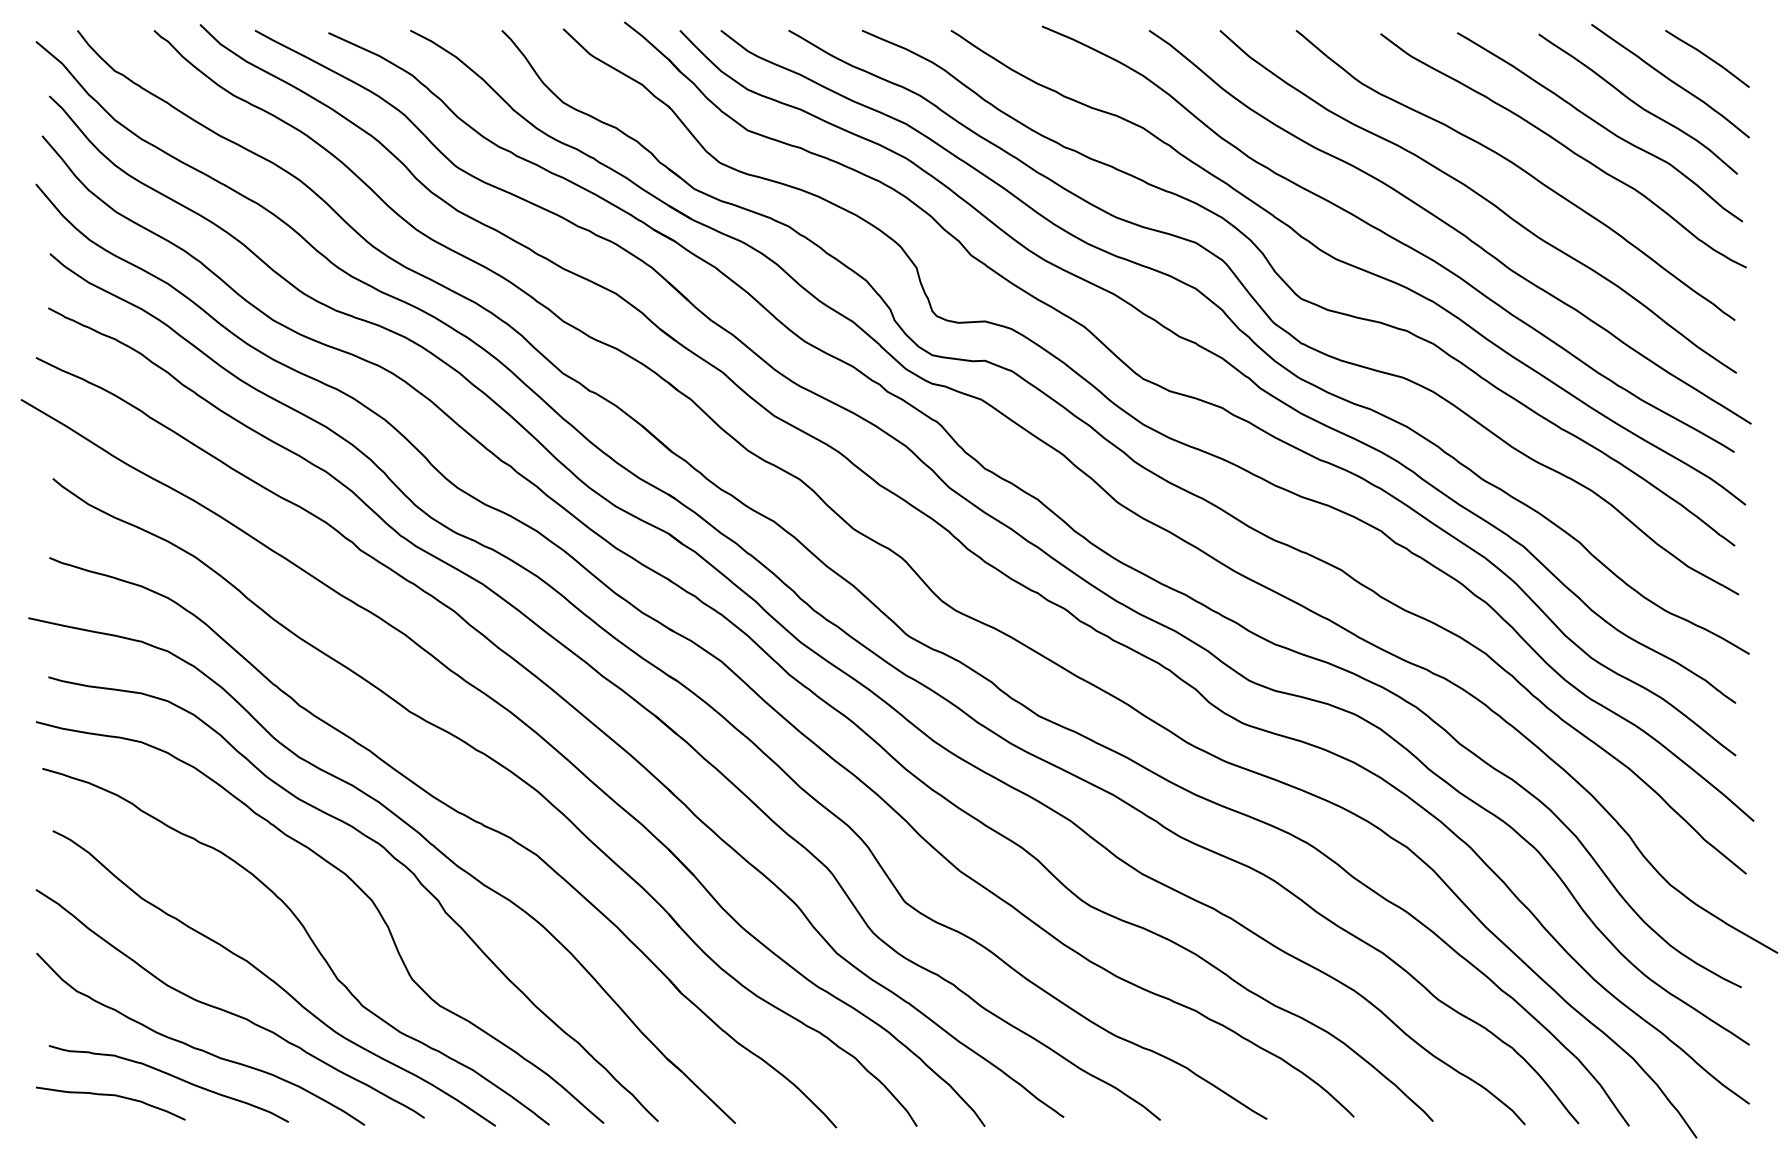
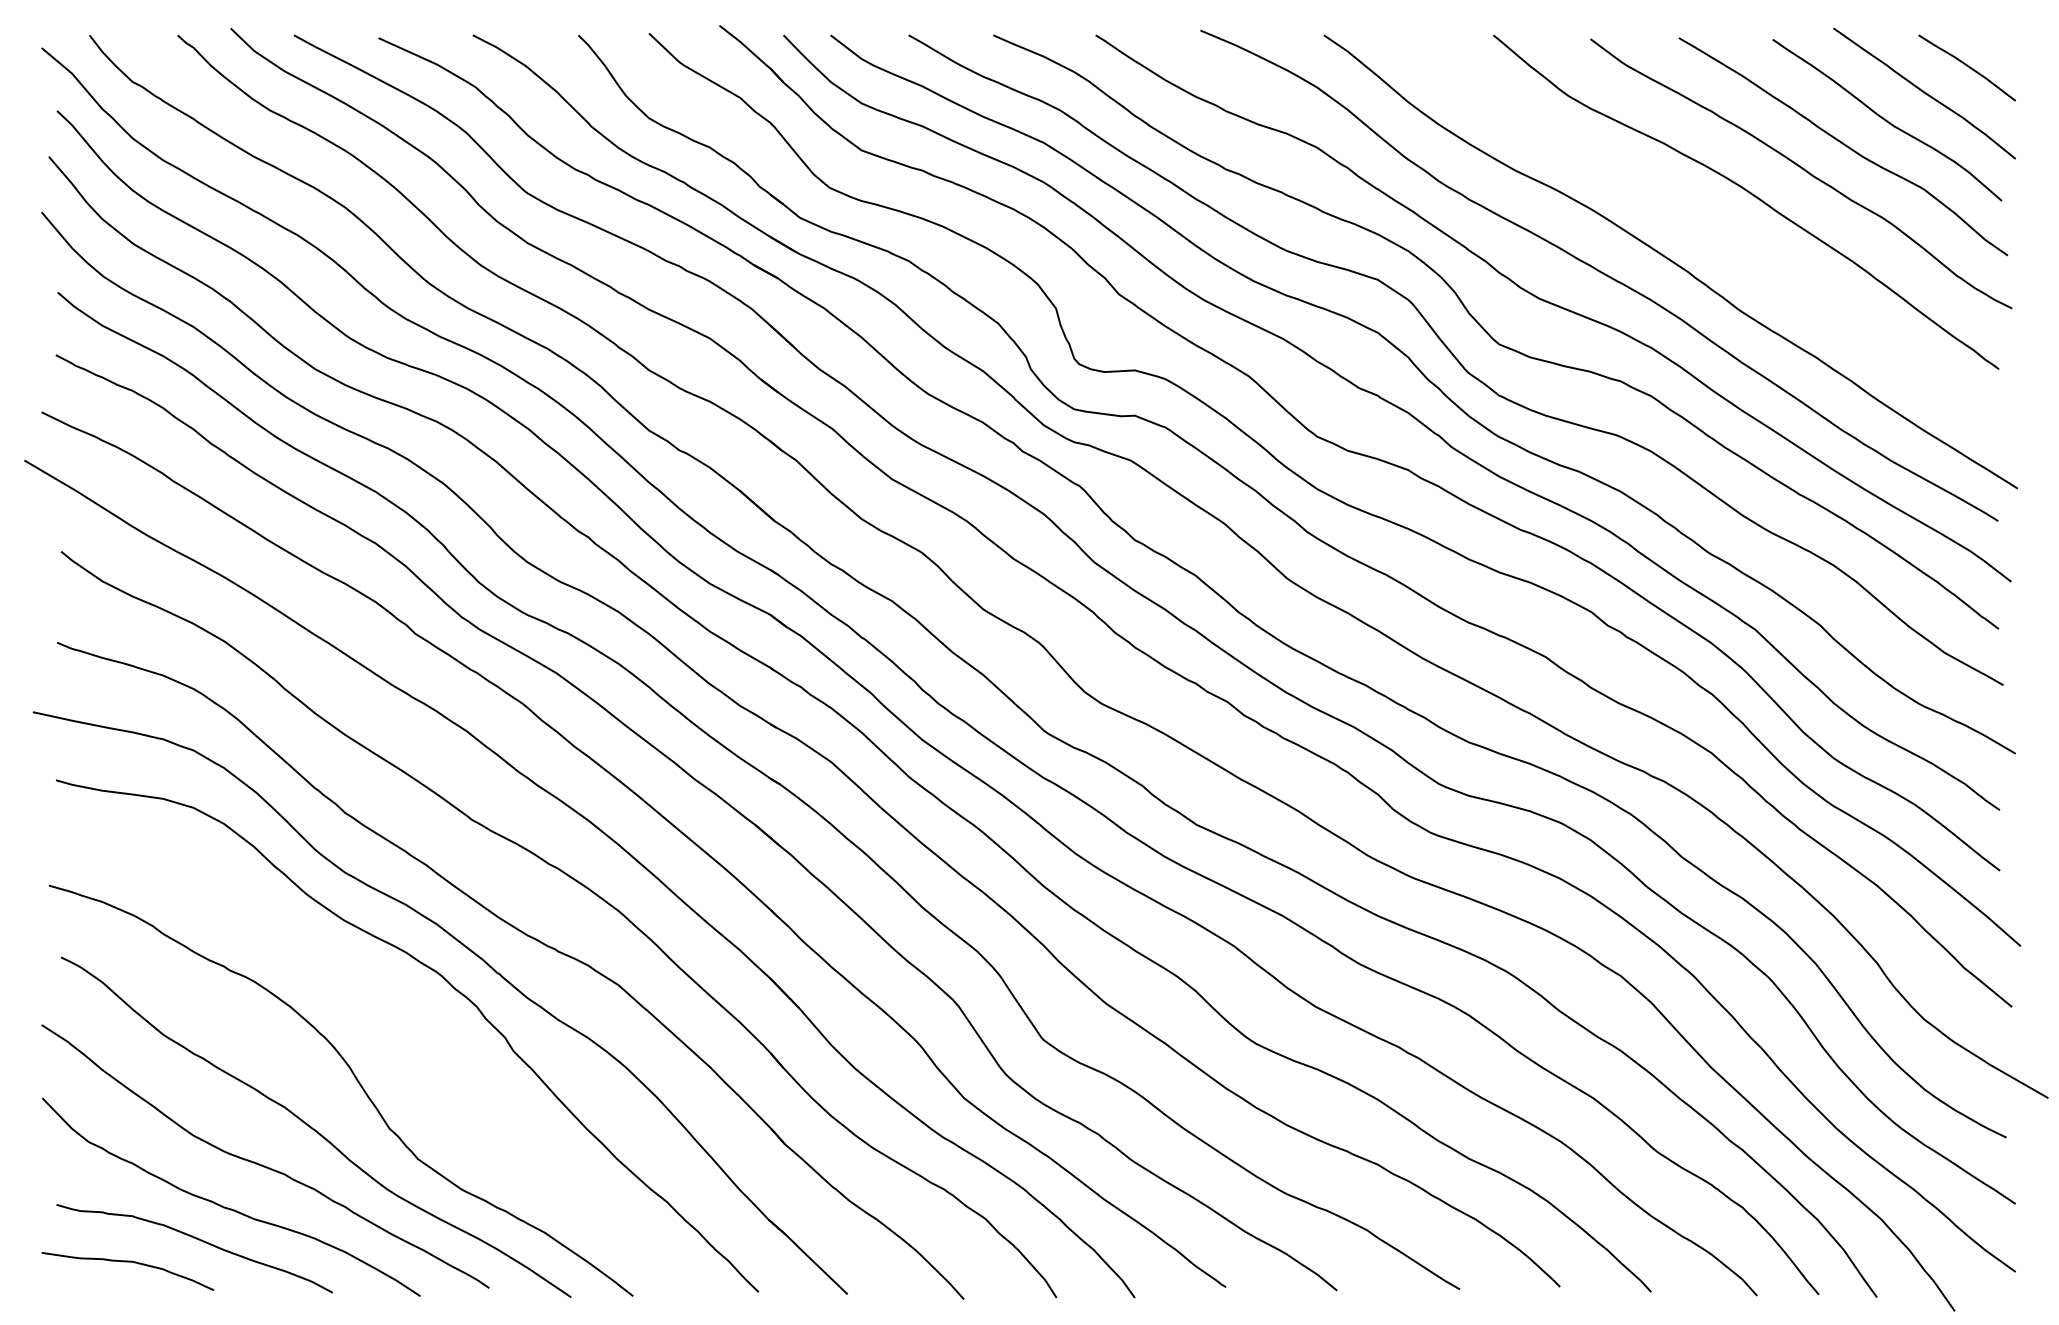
curve: (1481, 197) -> (1706, 227), removed
curve: (356, 885) -> (410, 1020), removed

